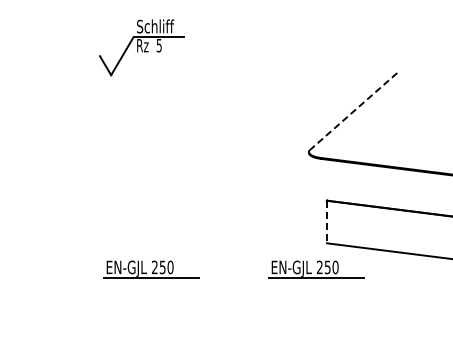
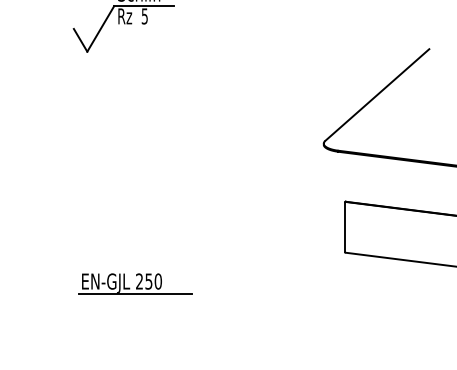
line: (353, 111) -> (377, 95), dashed -> solid
line: (326, 222) -> (344, 227), dashed -> solid
part: (316, 269) -> (332, 284), removed

